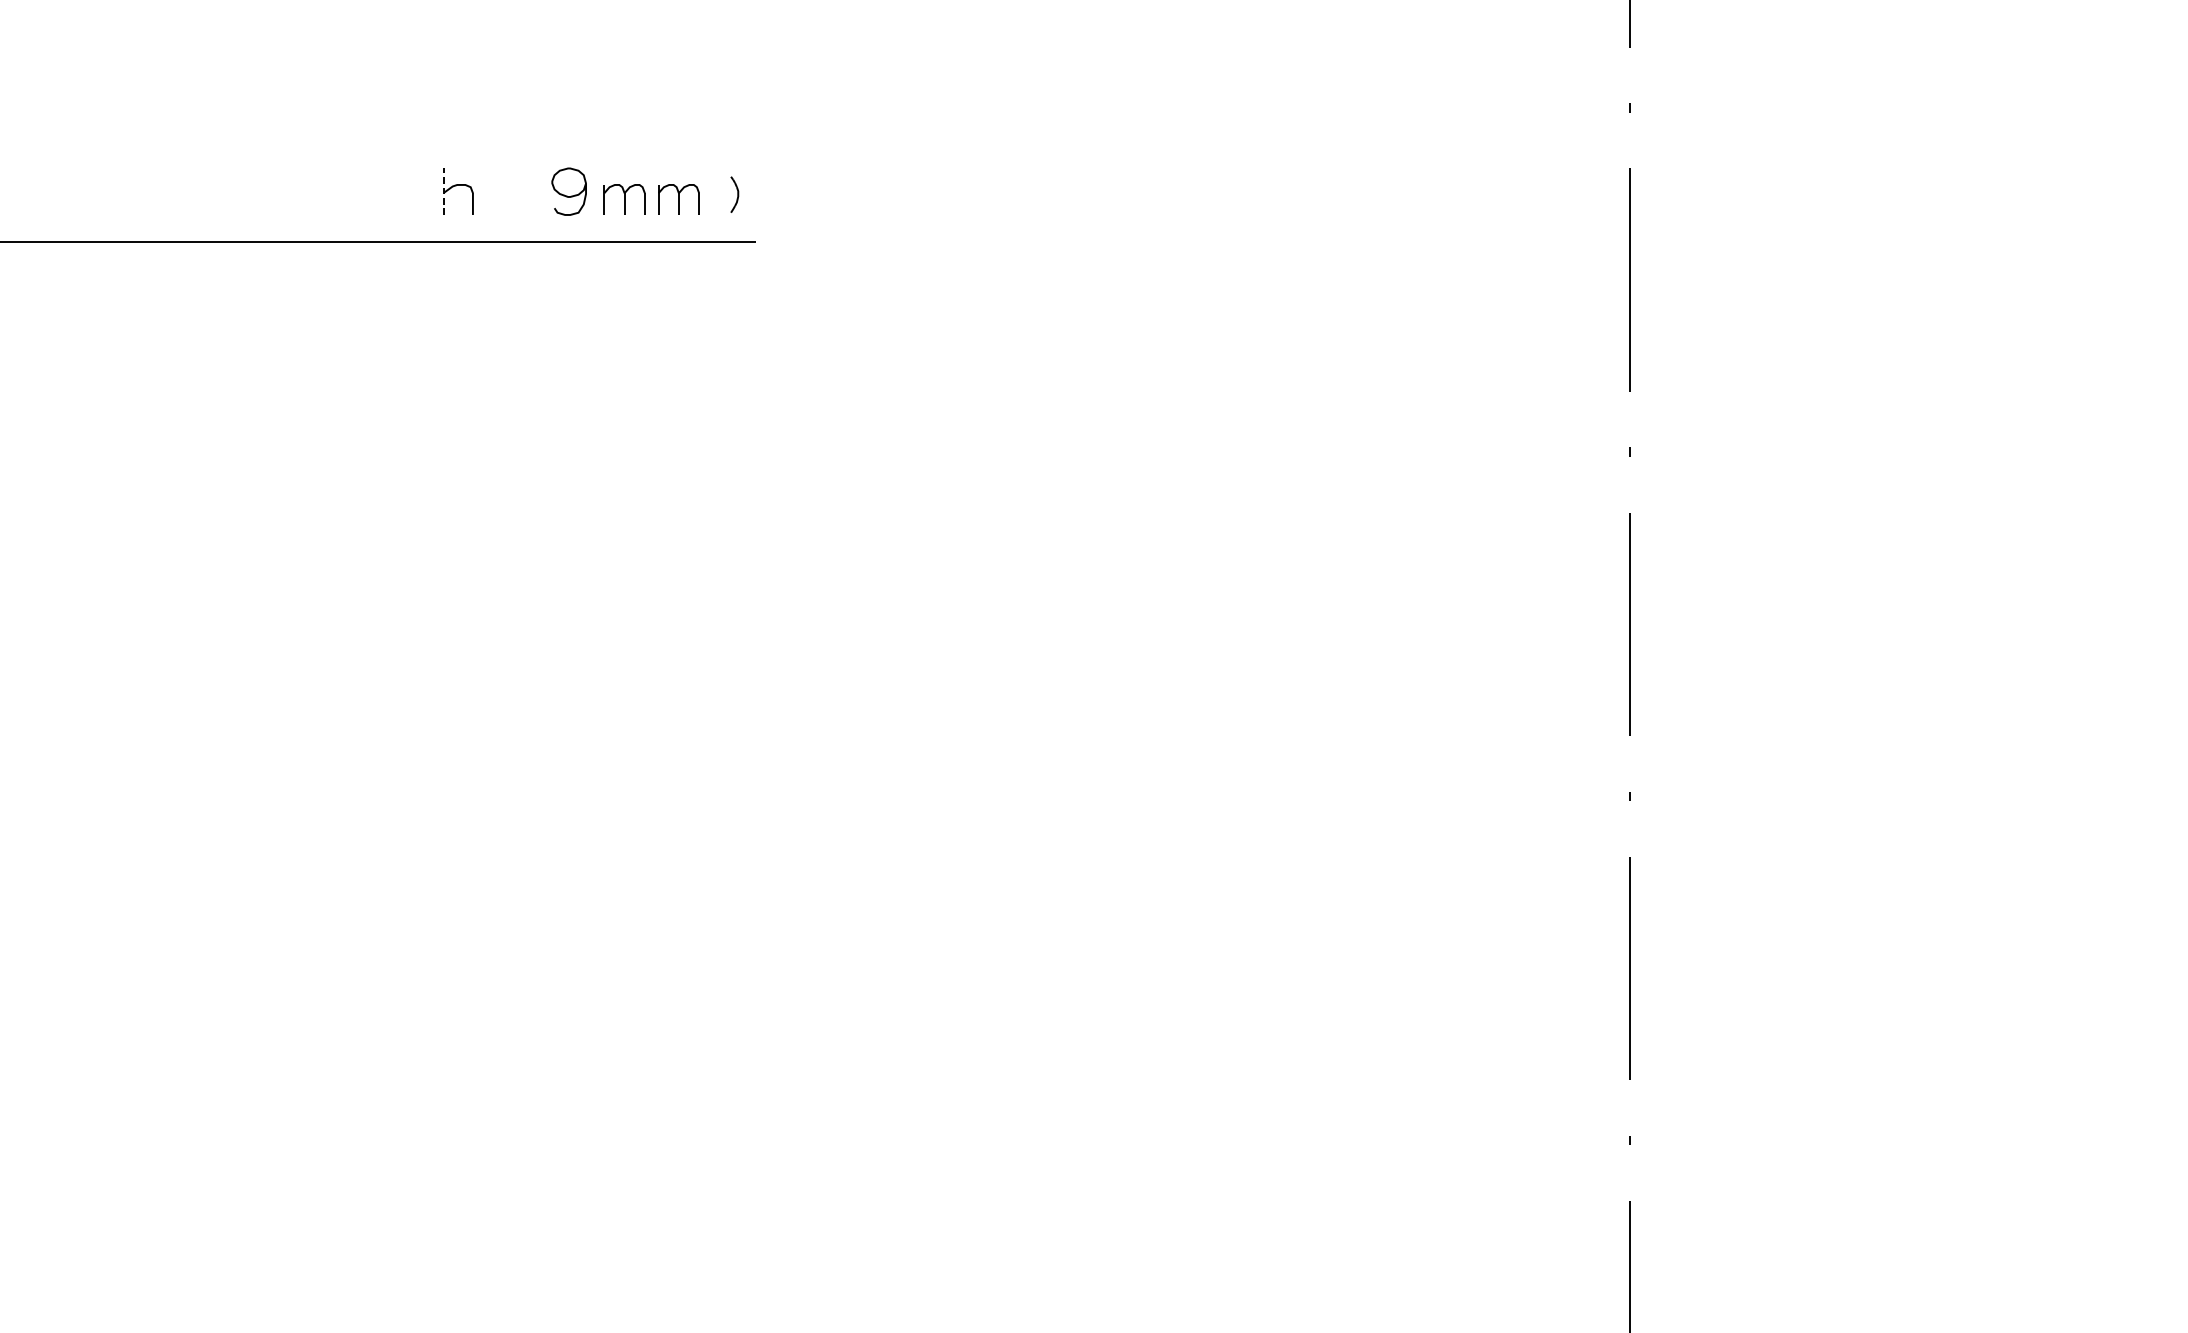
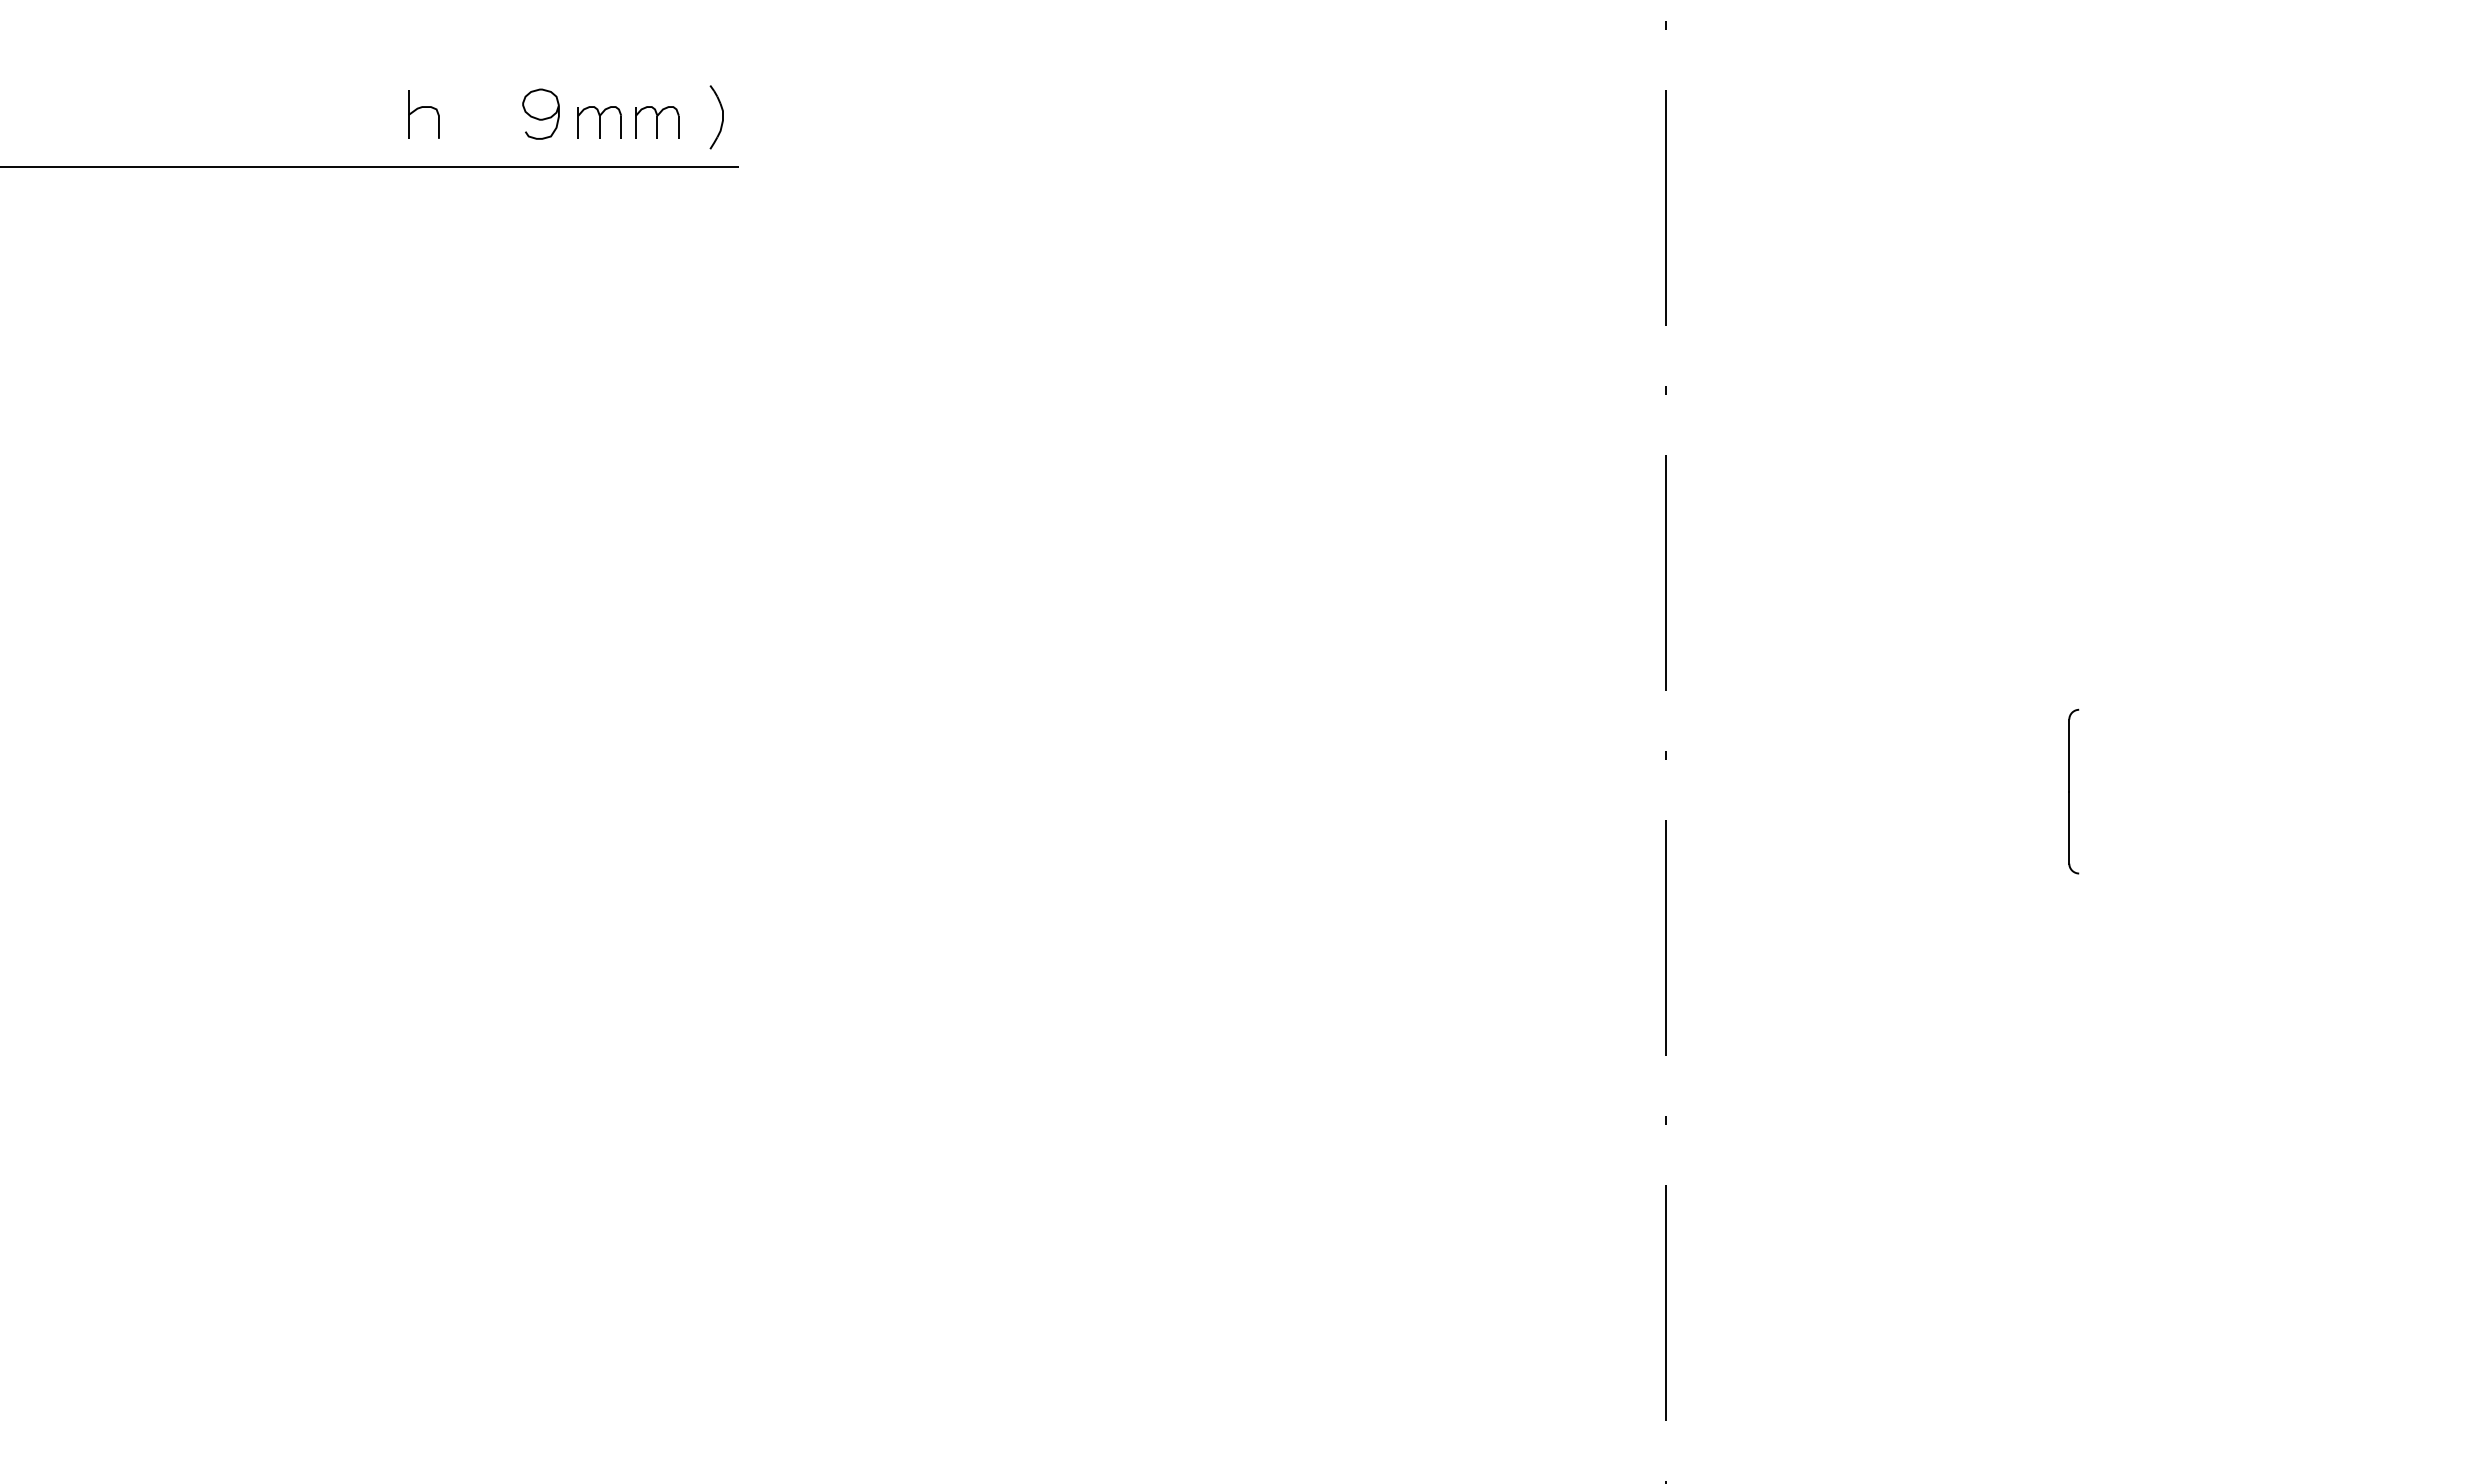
line: (444, 192) -> (408, 114), dashed -> solid
part: (734, 194) -> (716, 117), size x1.67
part: (2013, 830) -> (2073, 791), added

